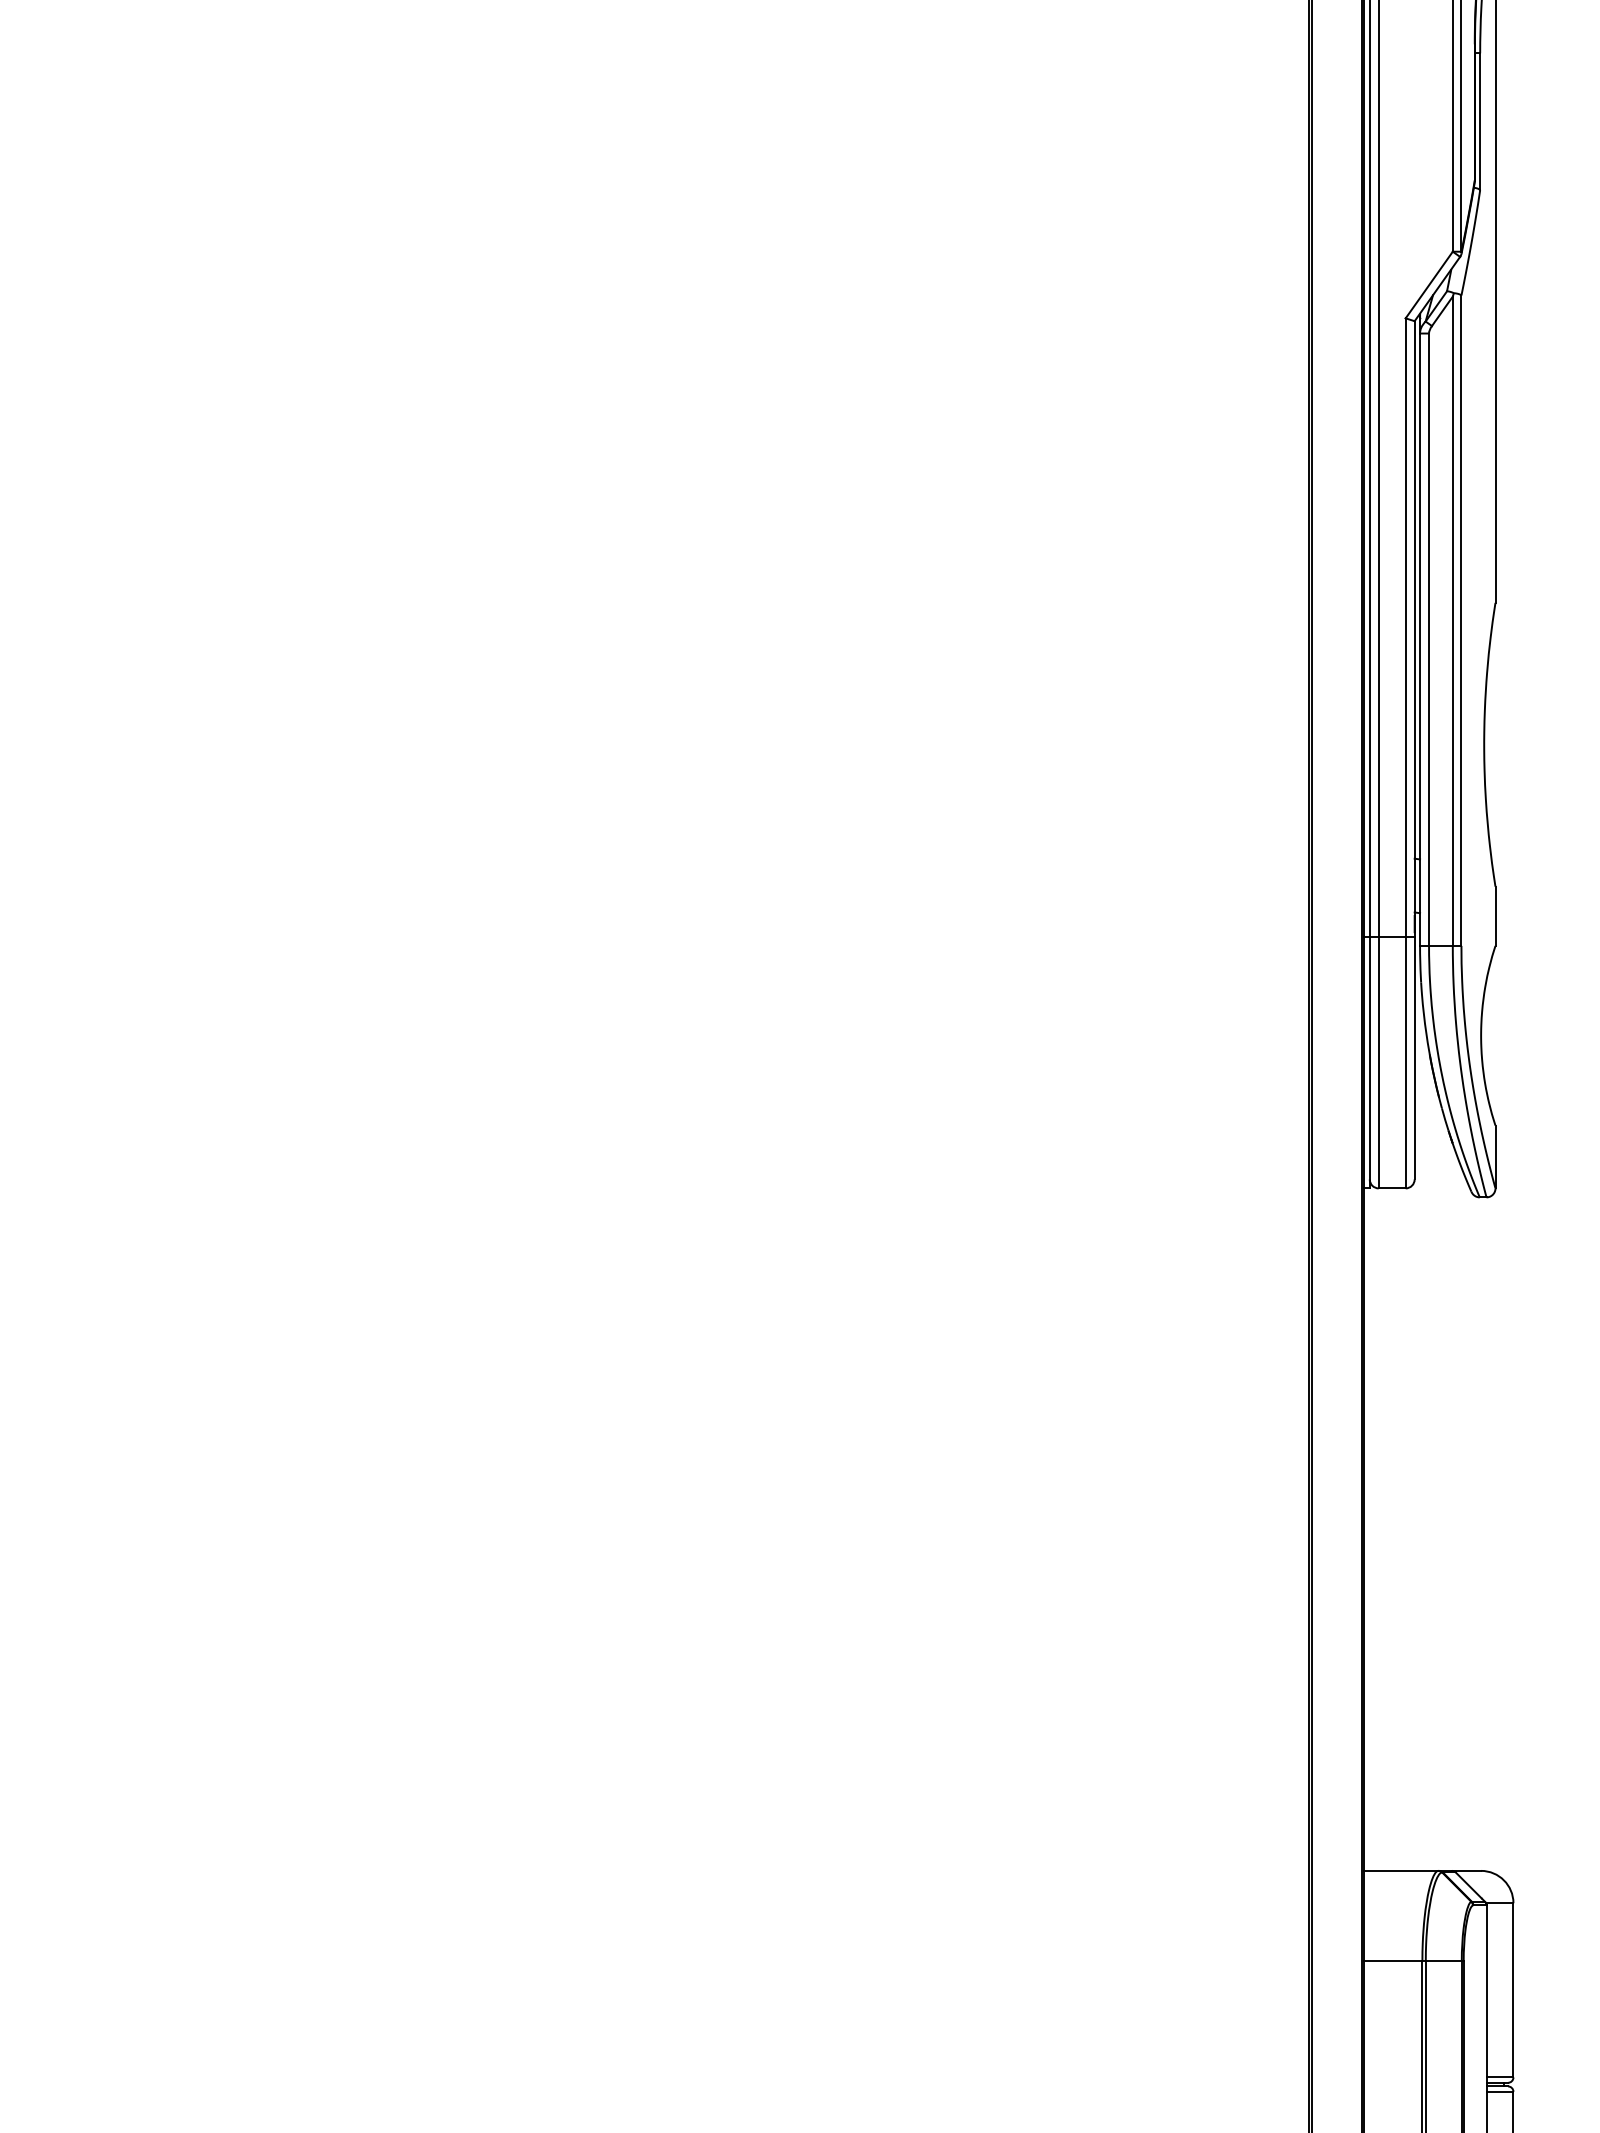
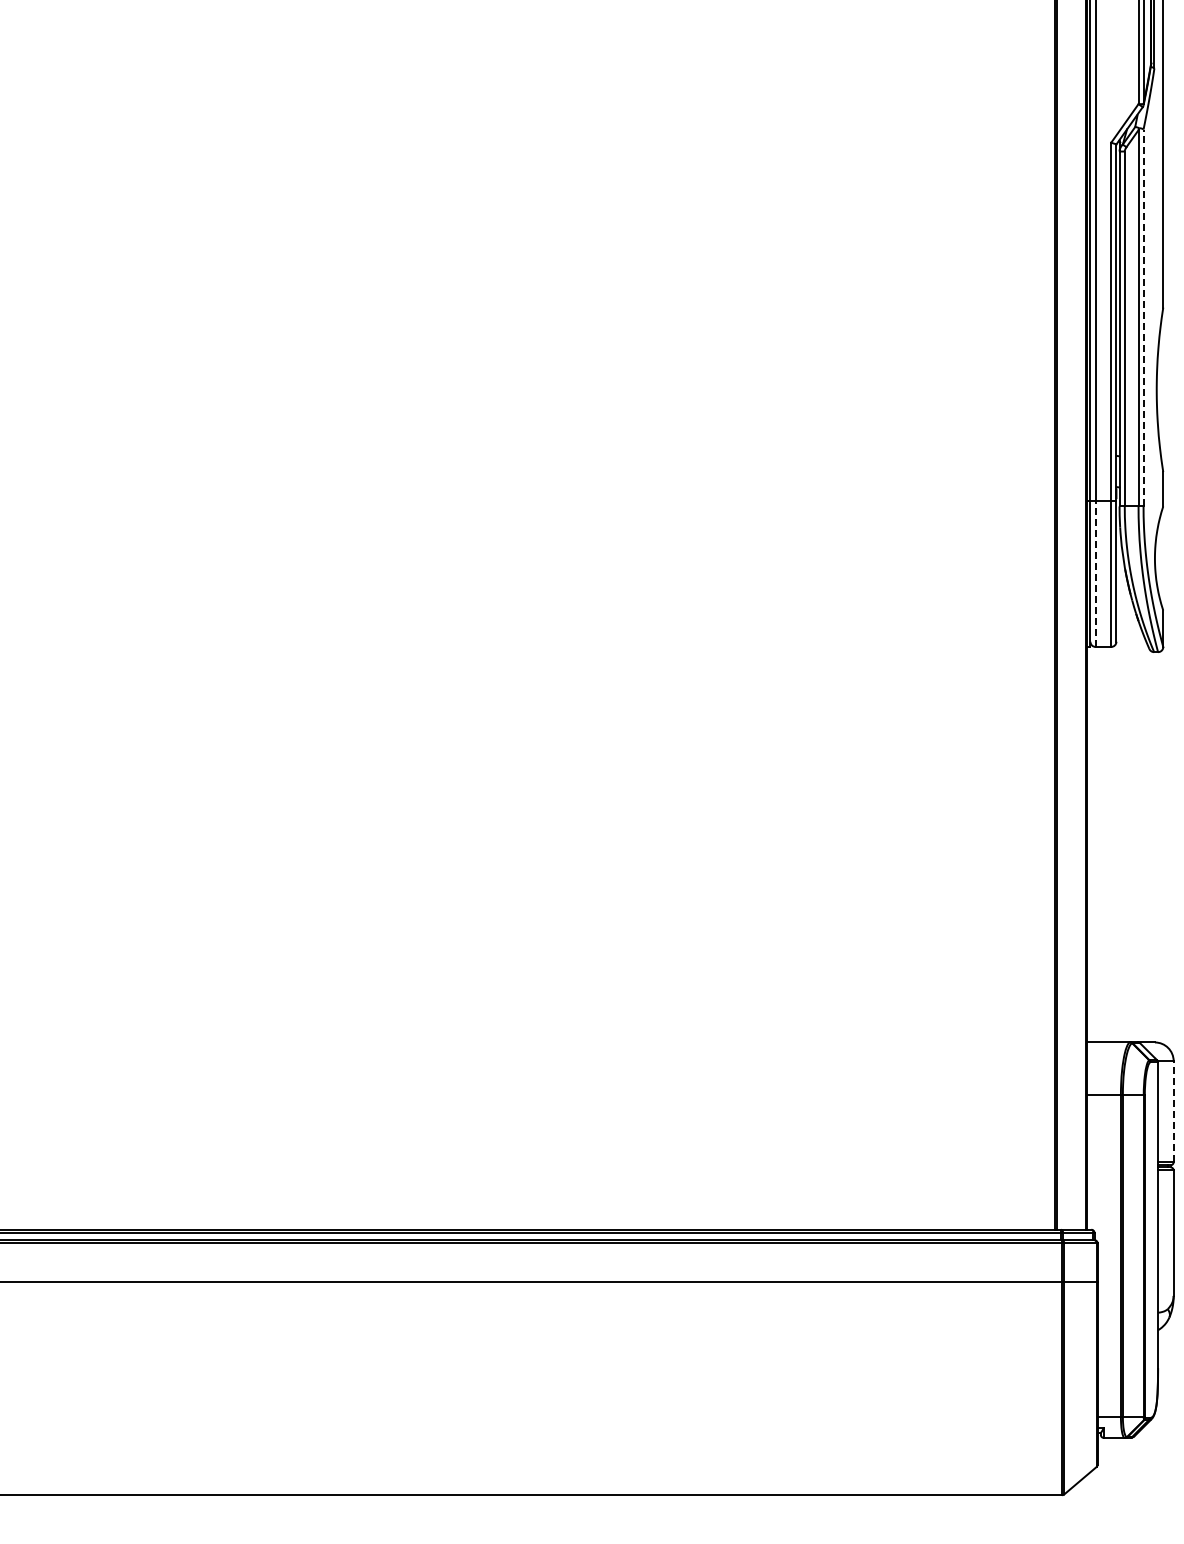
line: (1461, 619) -> (1143, 317), solid -> dashed
line: (1378, 1063) -> (1095, 574), solid -> dashed
line: (1513, 1990) -> (1173, 1111), solid -> dashed

